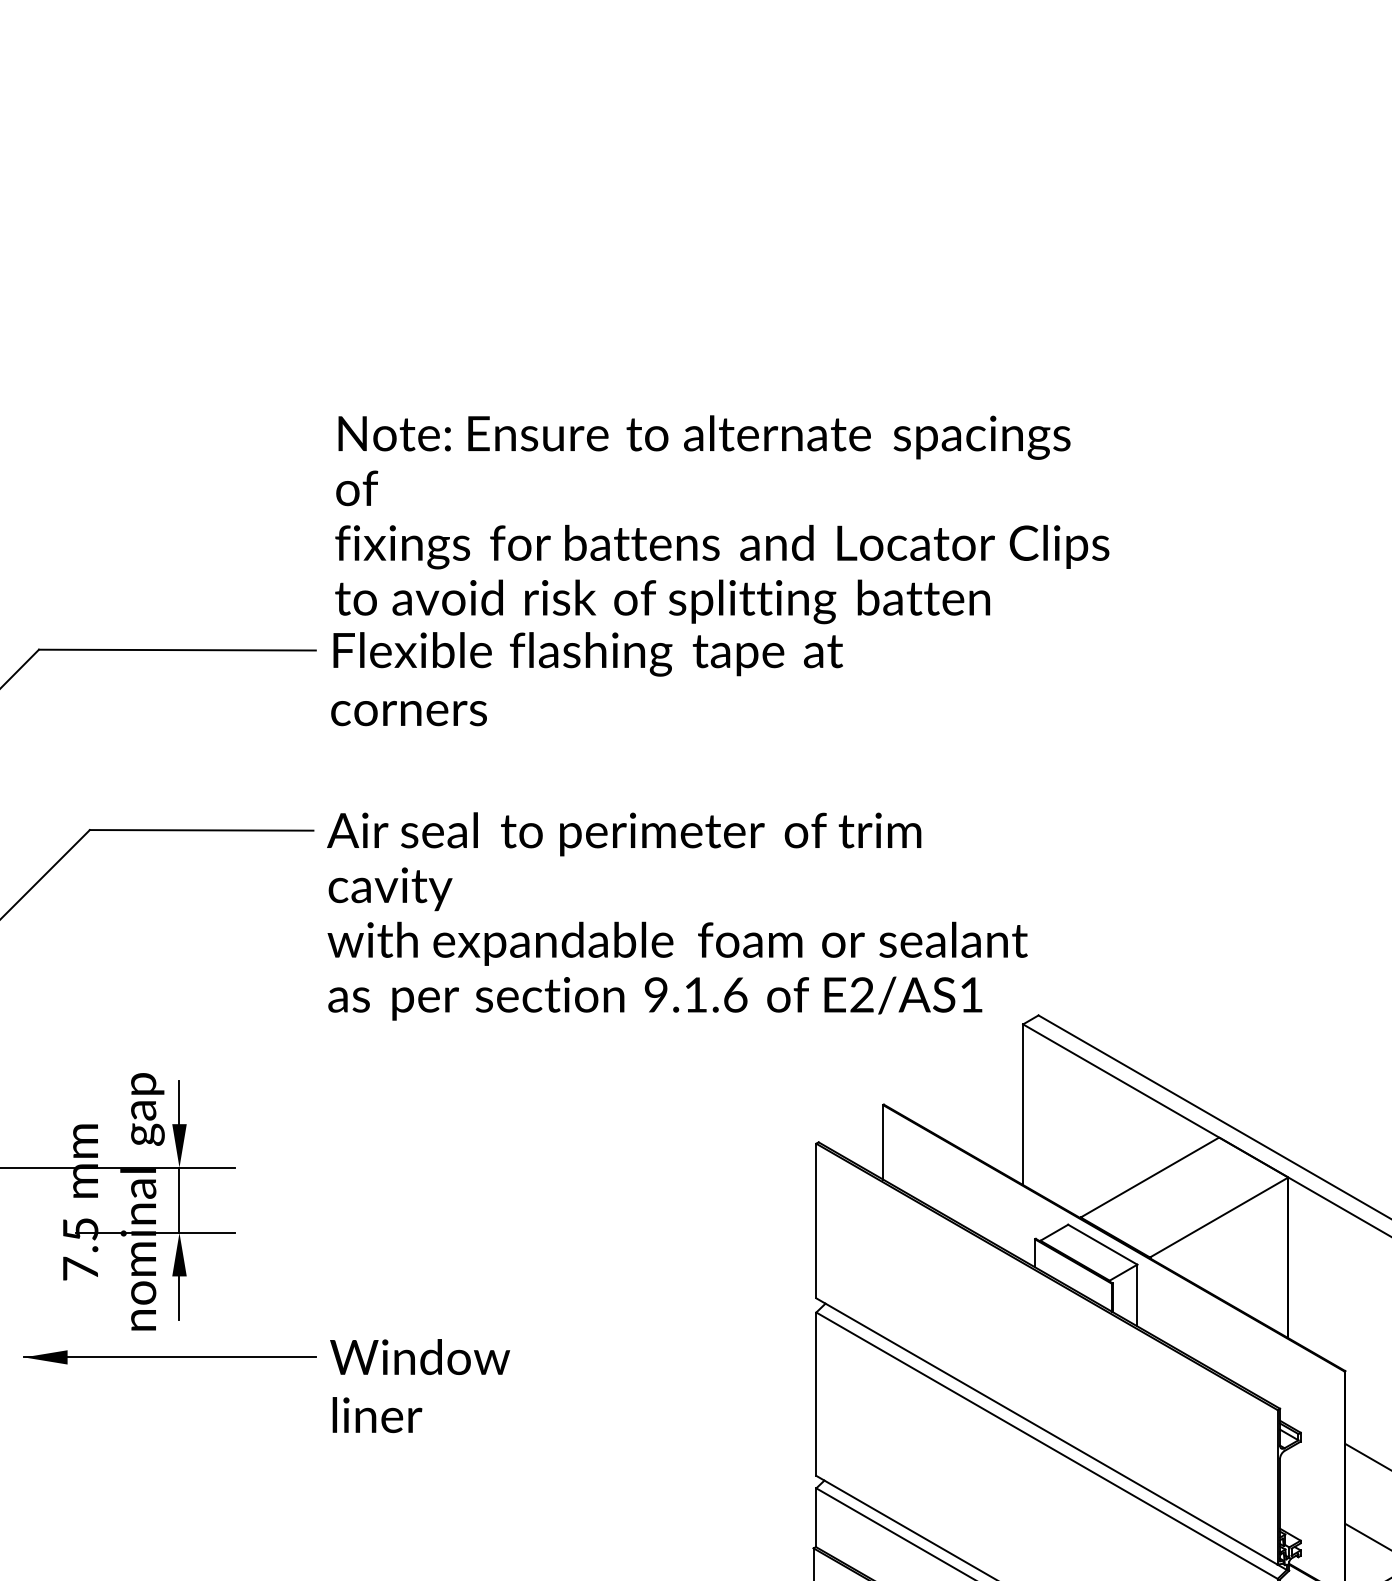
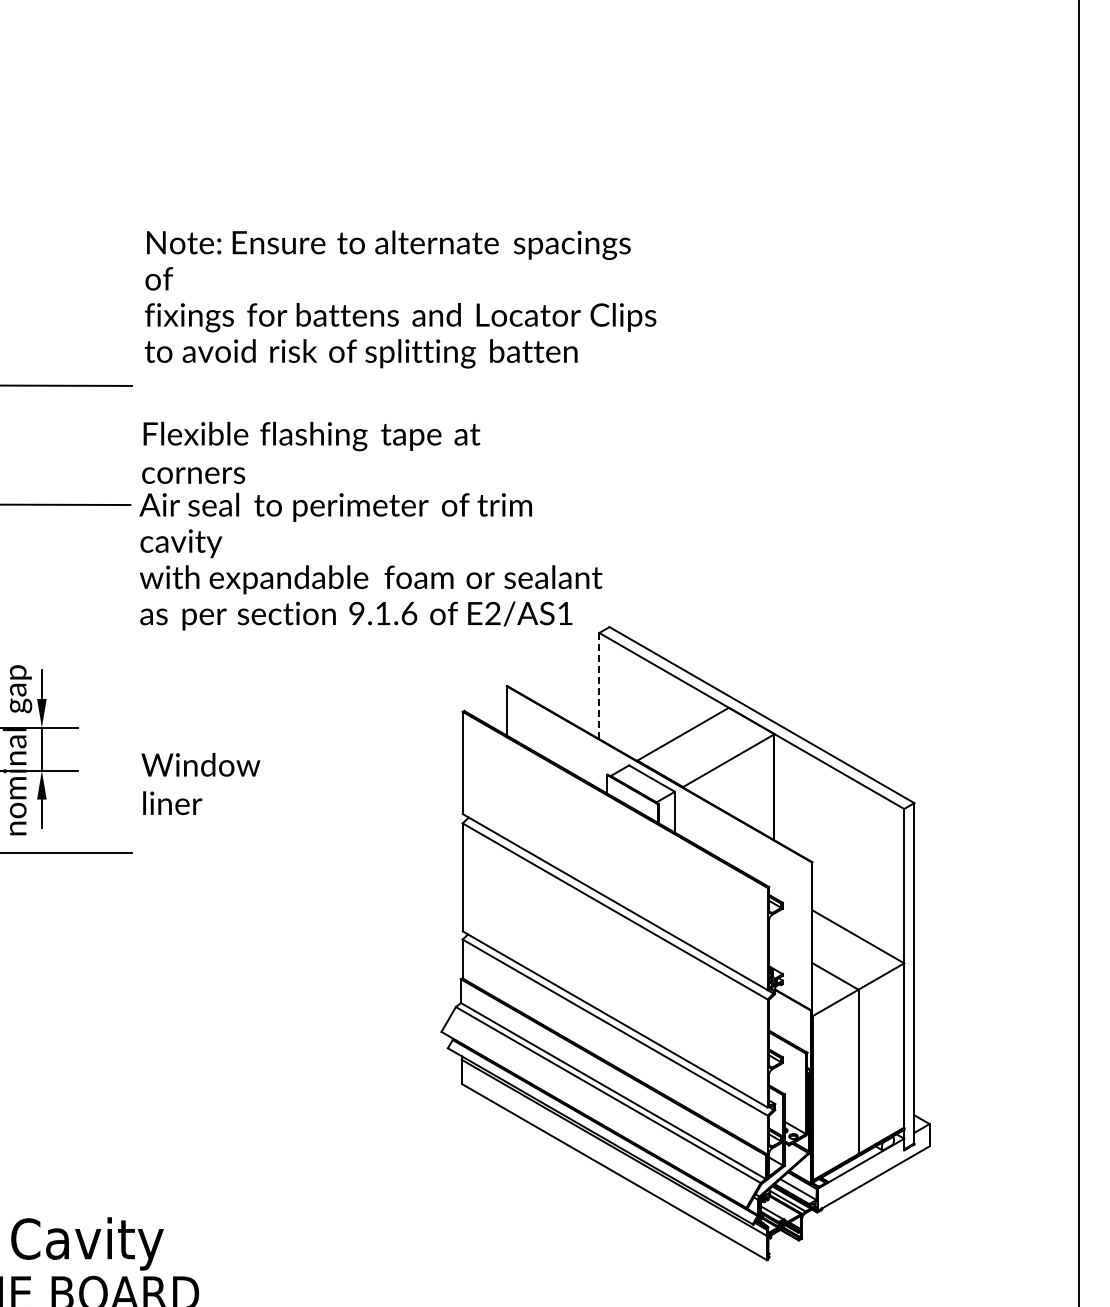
text: (587, 678) -> (311, 452), moved
line: (1023, 1105) -> (599, 686), solid -> dashed
text: (419, 1386) -> (200, 784), moved

